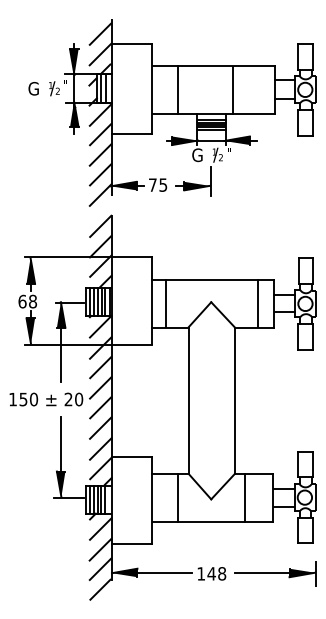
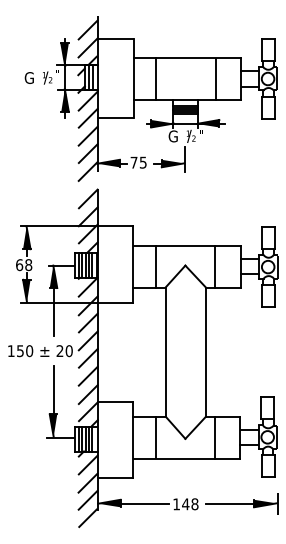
line: (232, 89) -> (215, 78), moved
line: (165, 303) -> (155, 266), moved
line: (258, 303) -> (215, 266), moved

